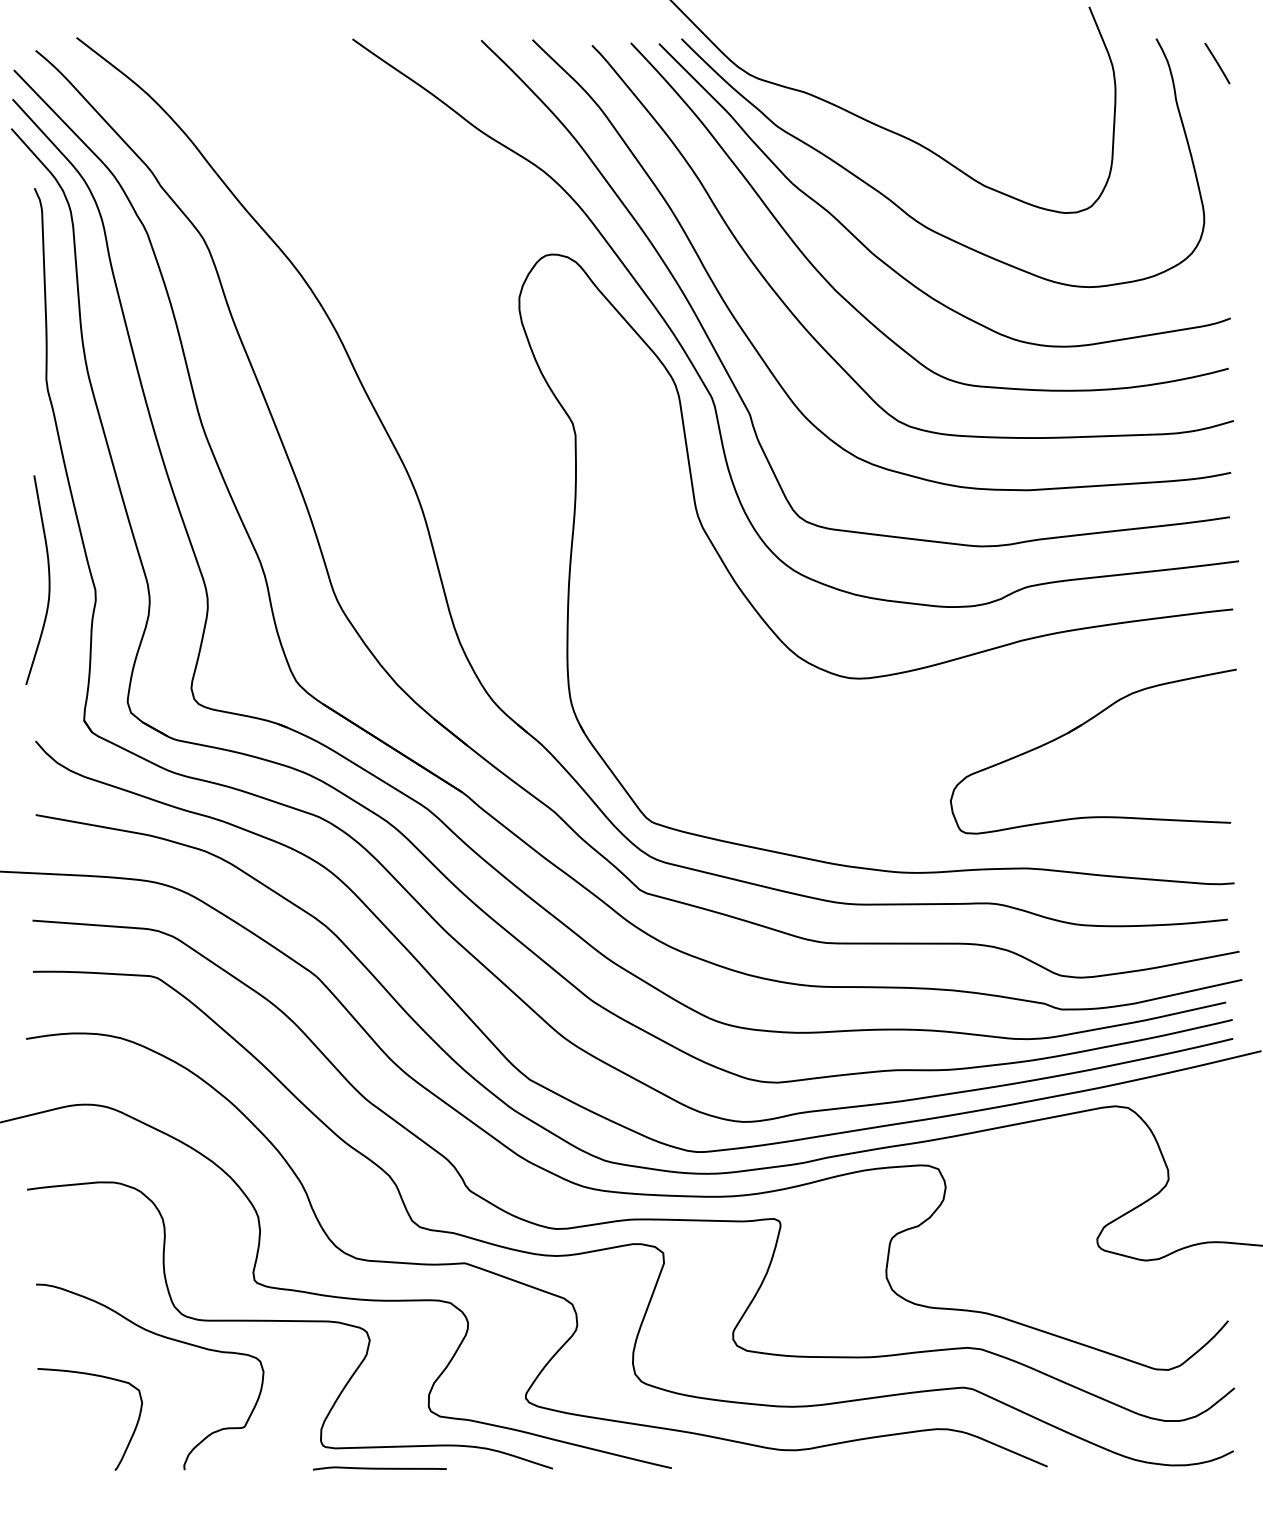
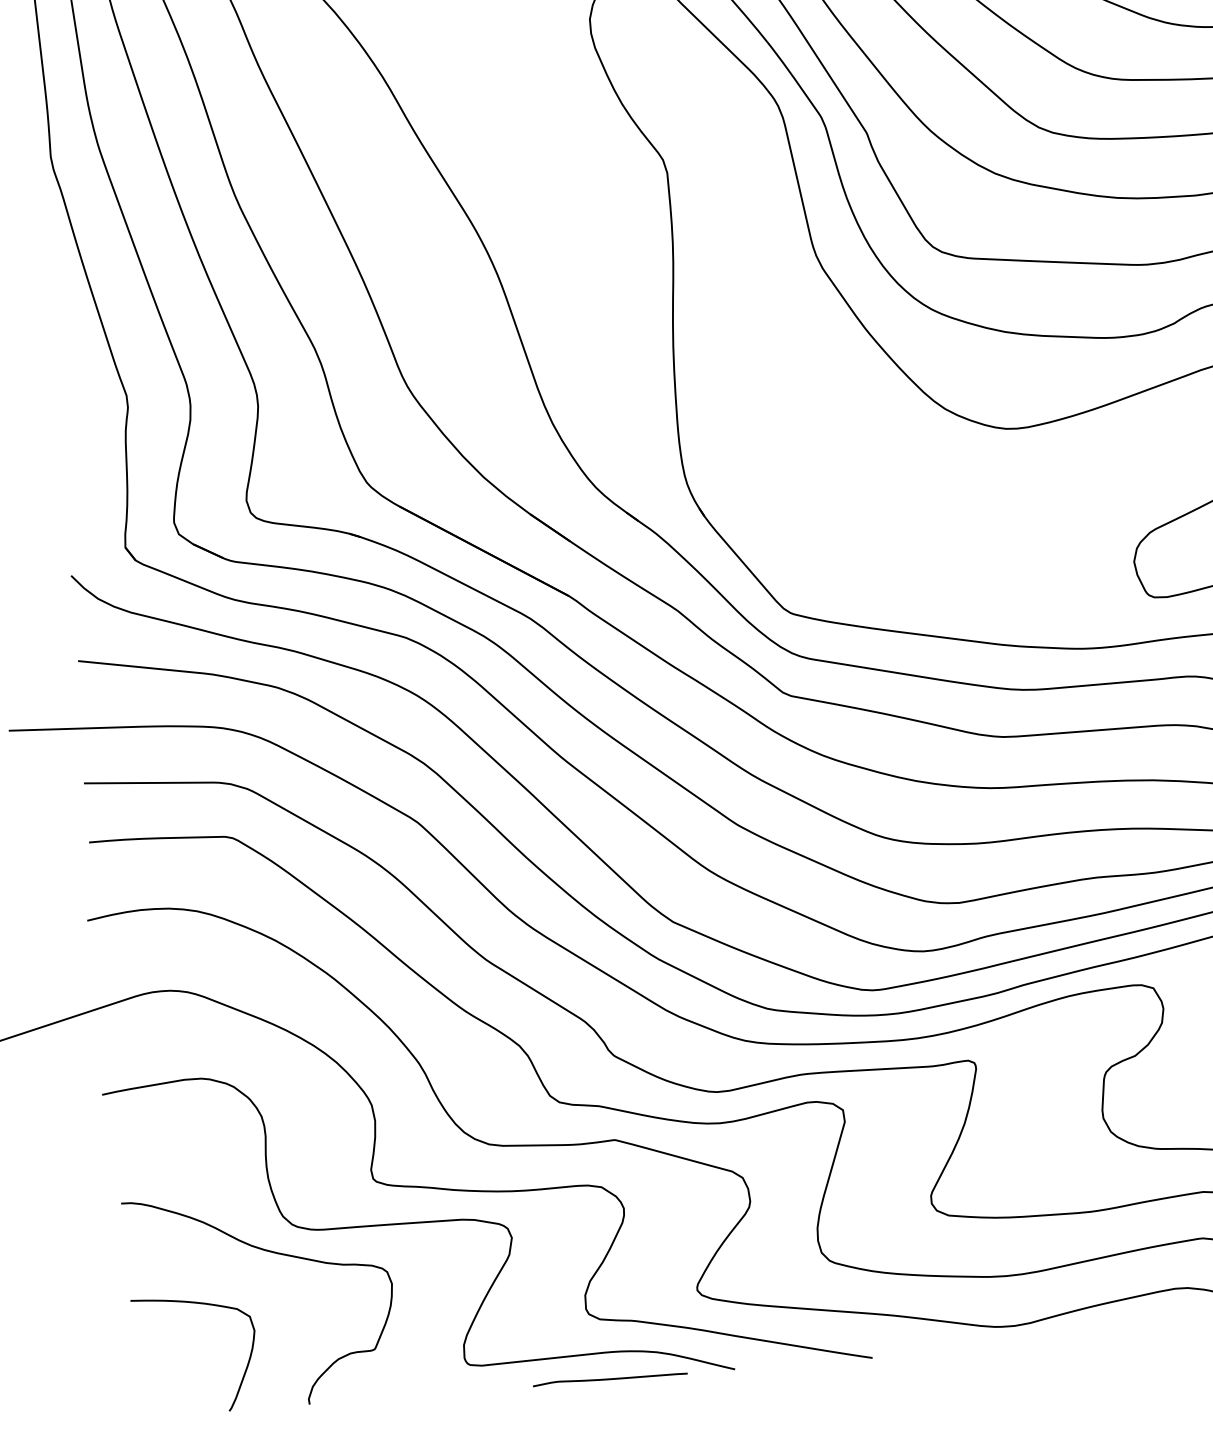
curve: (48, 579) -> (71, 387), removed
curve: (379, 1468) -> (609, 1379), moved

